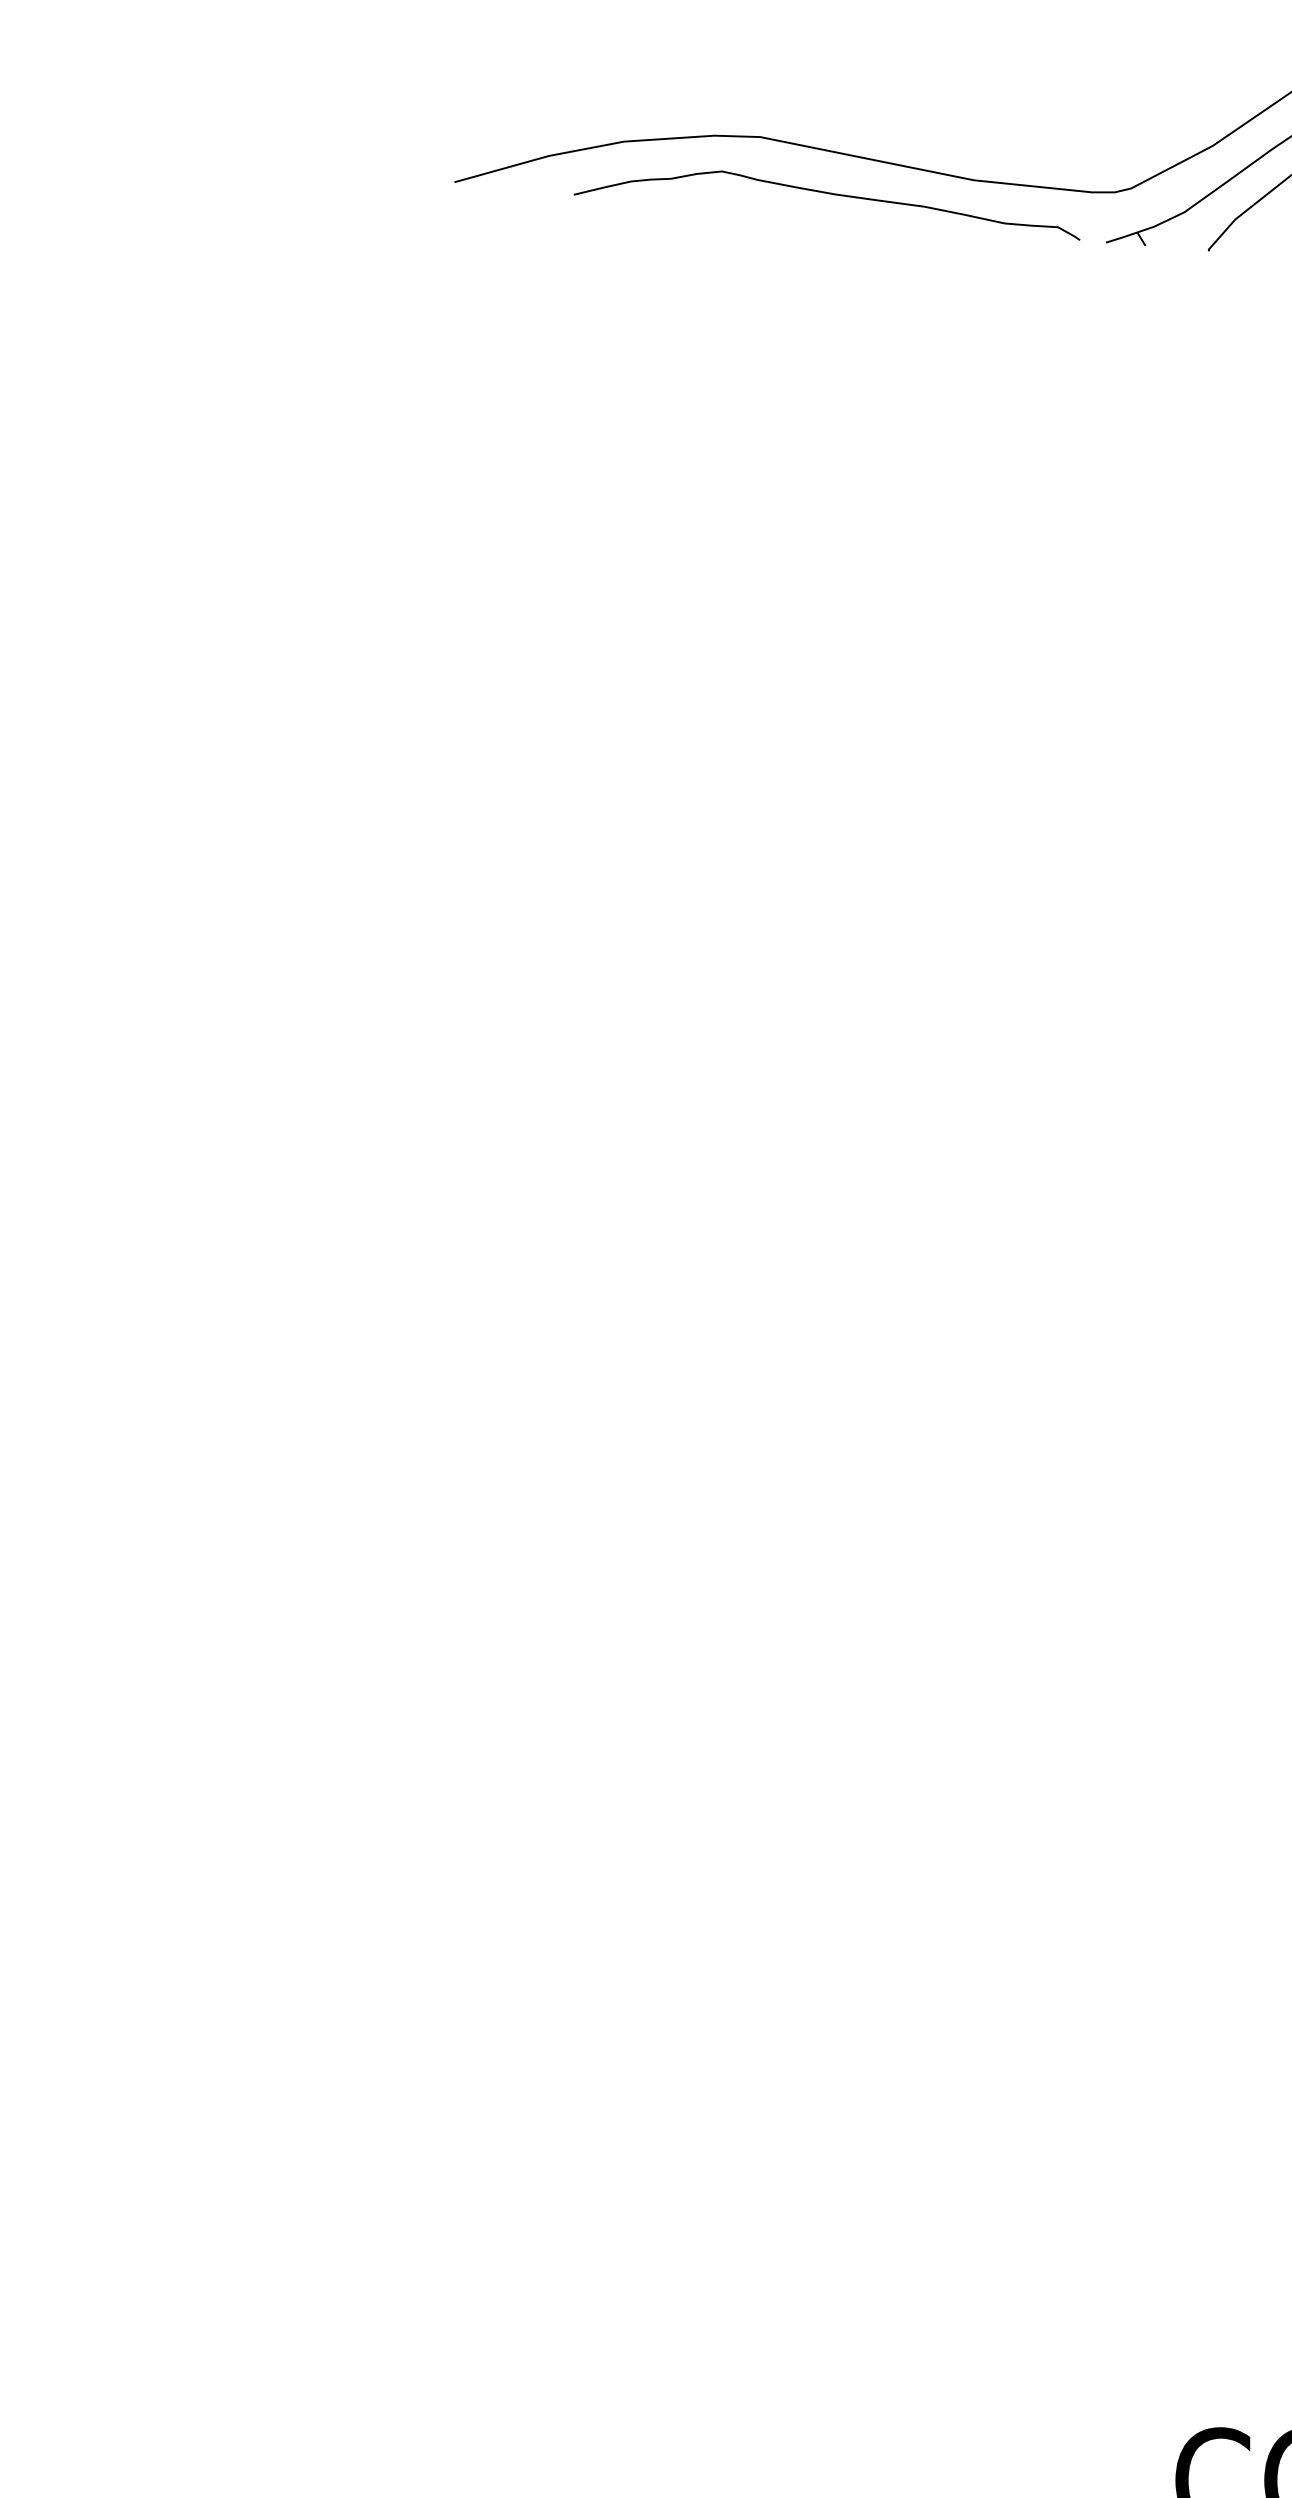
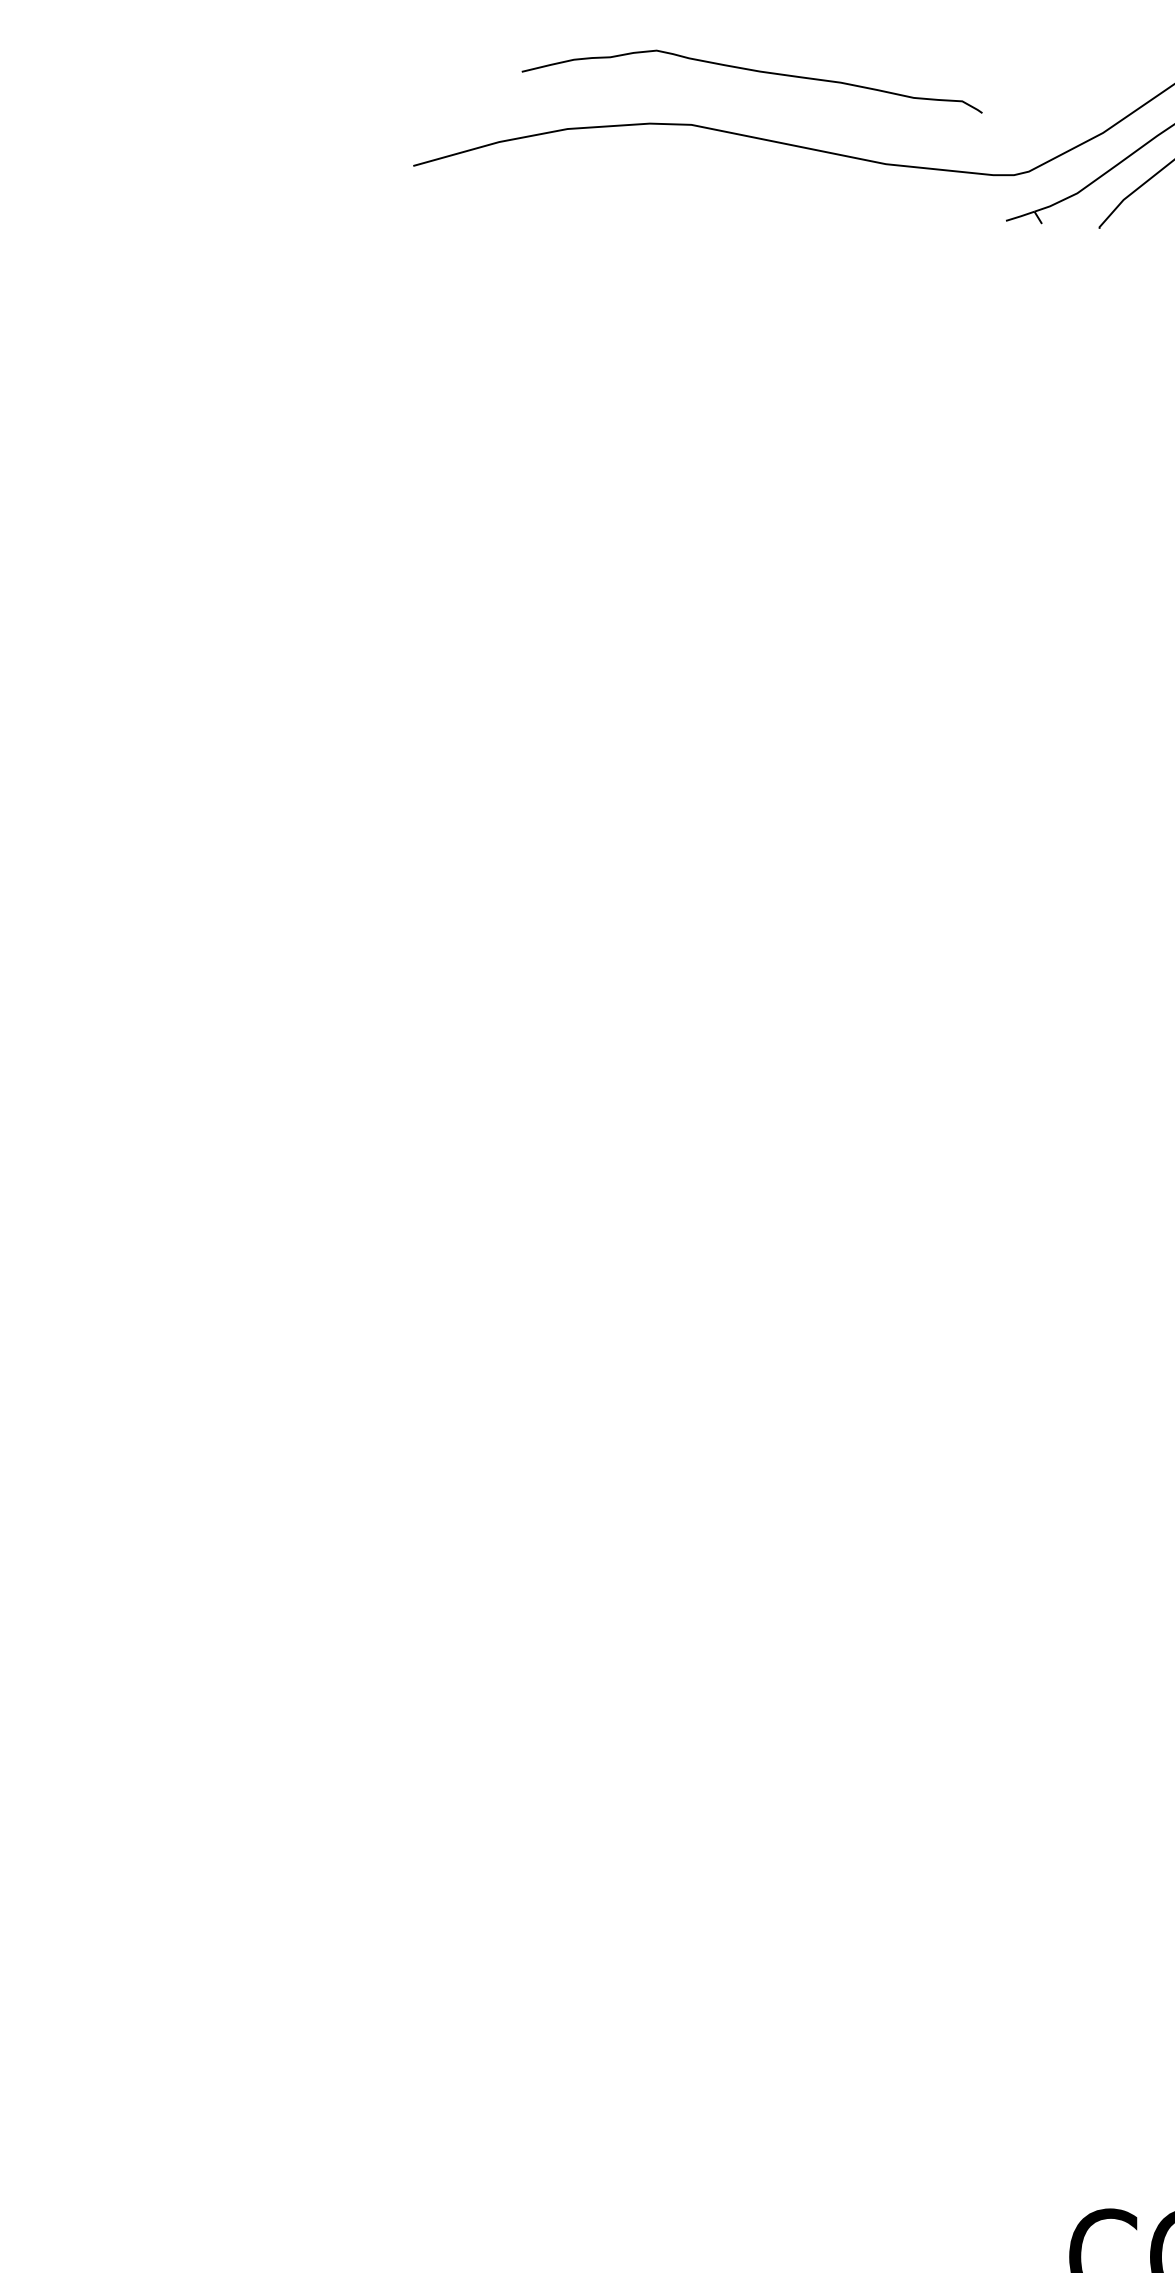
curve: (828, 194) -> (753, 71), moved

